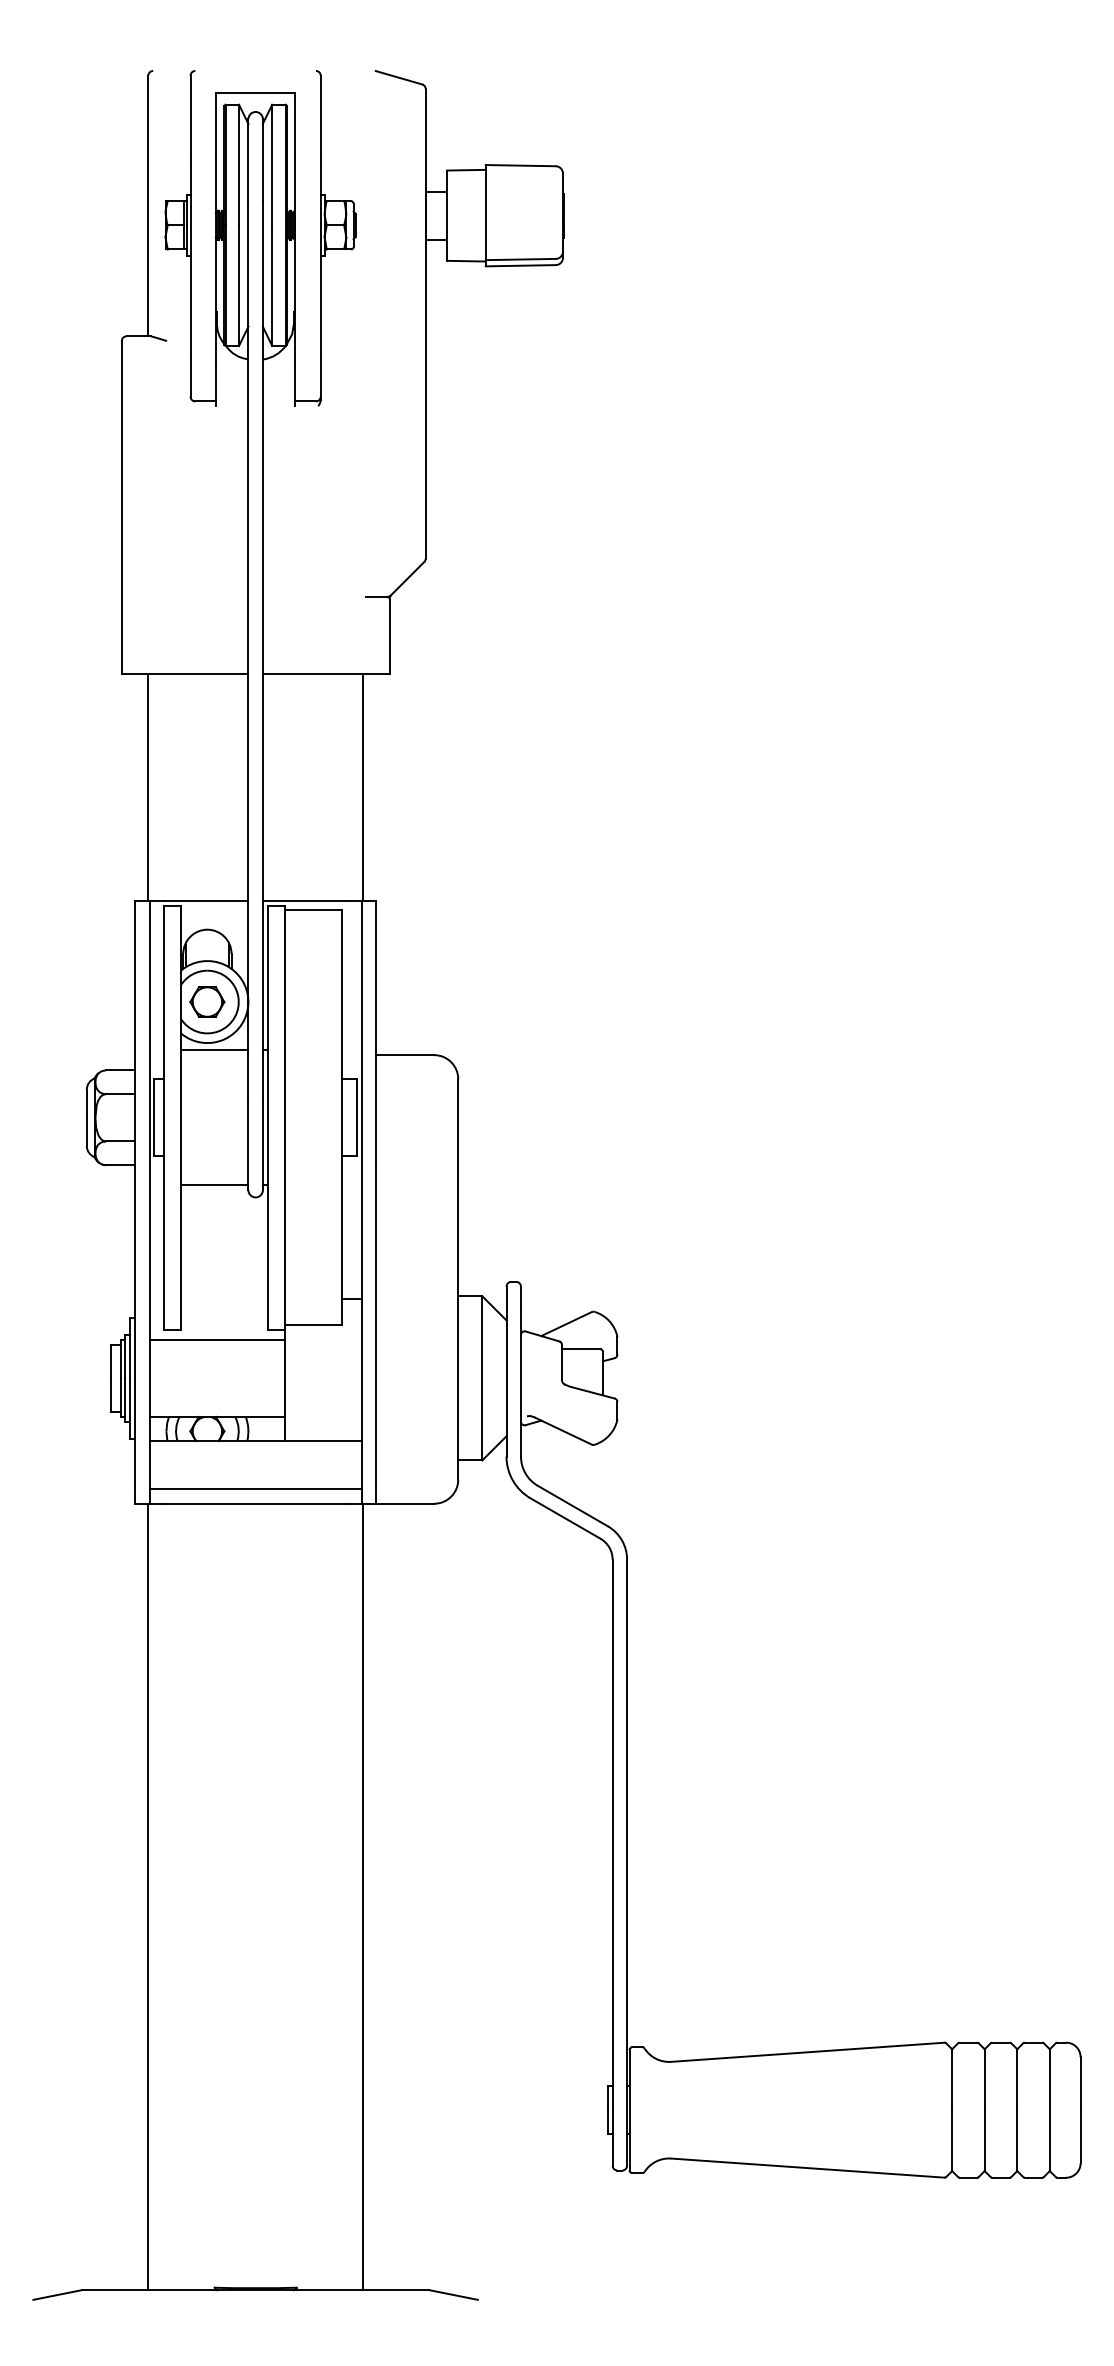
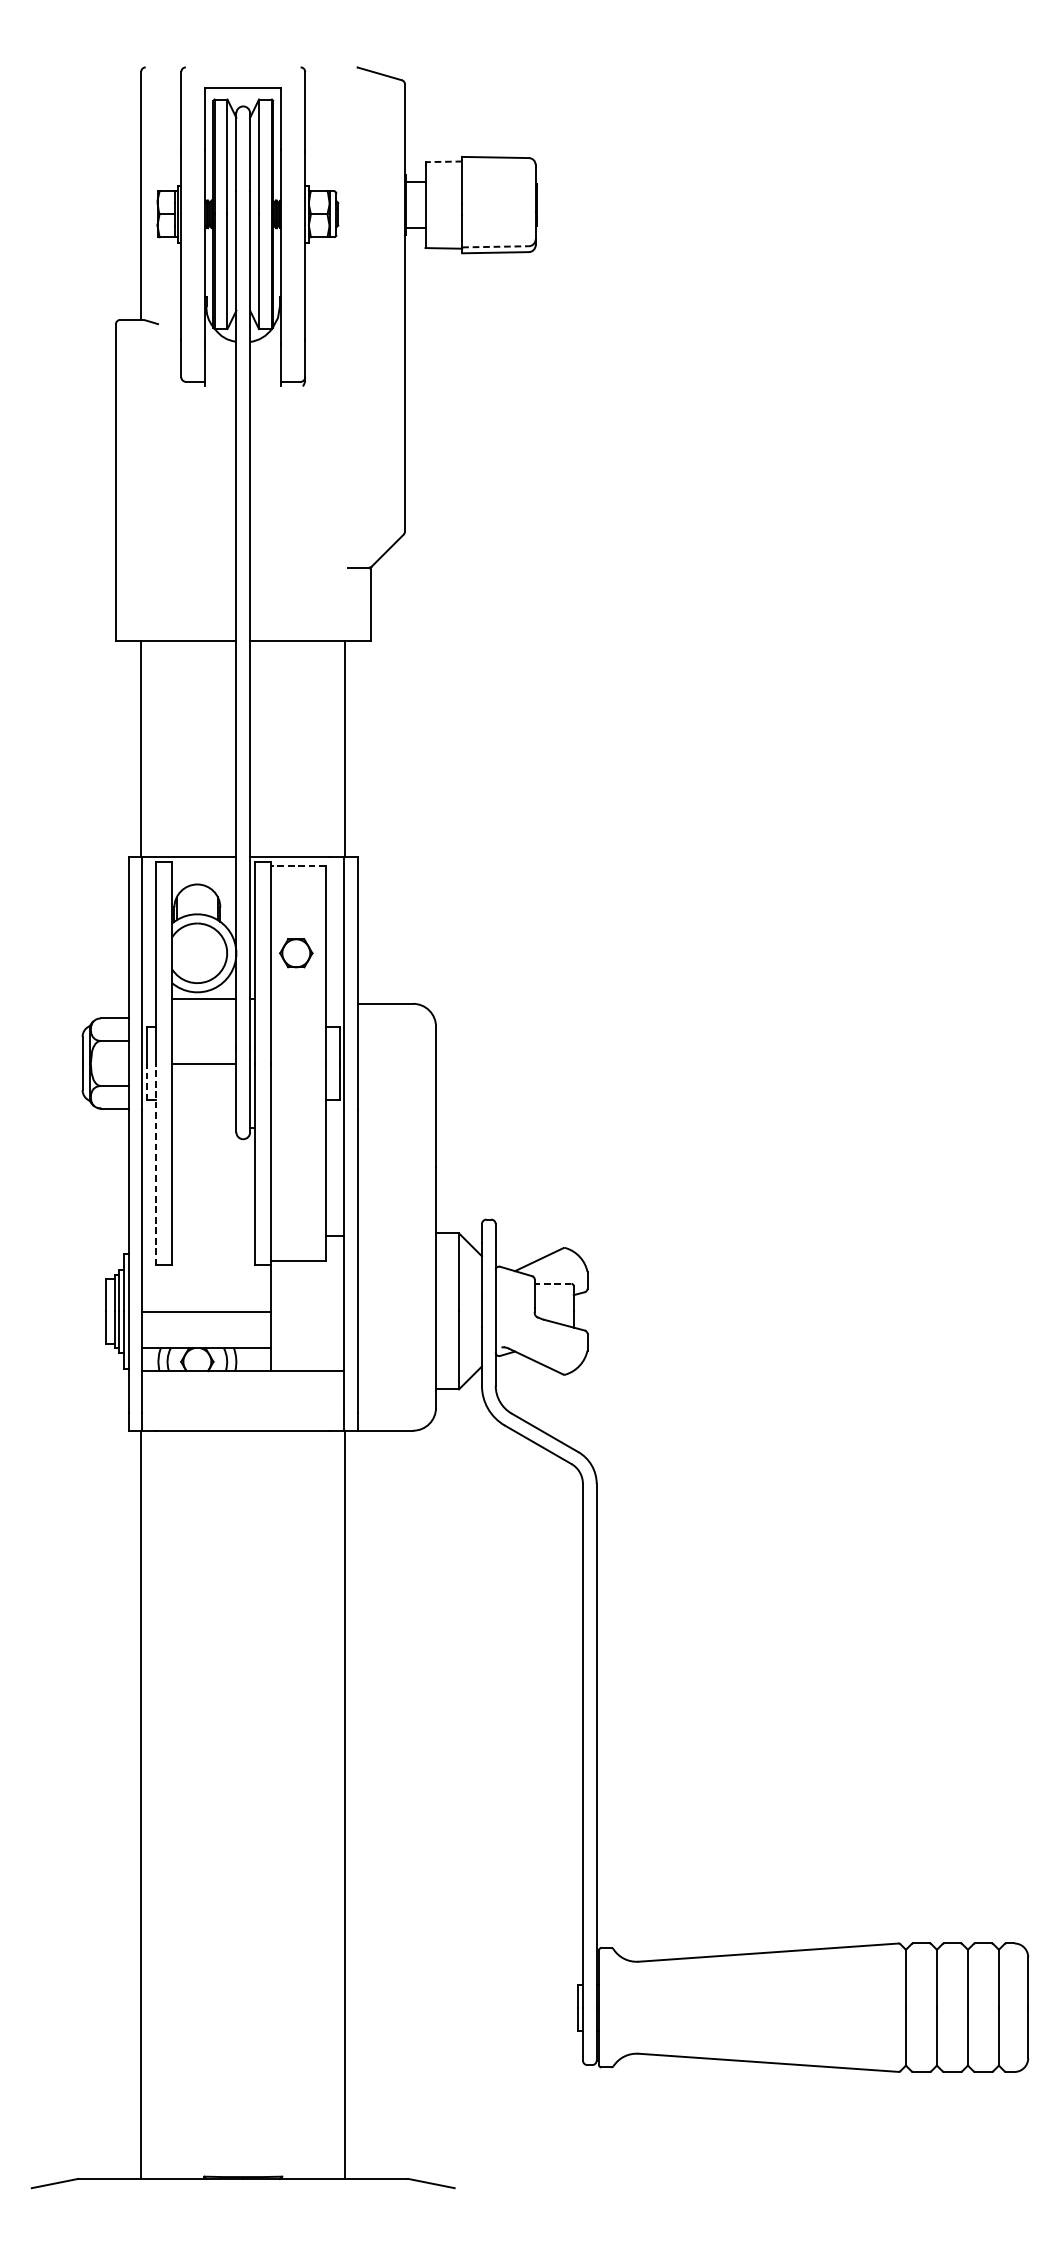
line: (465, 170) -> (442, 162), solid -> dashed
line: (521, 259) -> (496, 246), solid -> dashed
line: (313, 910) -> (298, 866), solid -> dashed
part: (207, 1001) -> (296, 952), moved
line: (154, 1136) -> (147, 1081), solid -> dashed
line: (214, 1185) -> (204, 1064), moved
line: (163, 1223) -> (155, 1164), solid -> dashed
line: (216, 1339) -> (206, 1311), moved
line: (580, 1349) -> (552, 1283), solid -> dashed
line: (255, 1489) -> (243, 1417), removed

